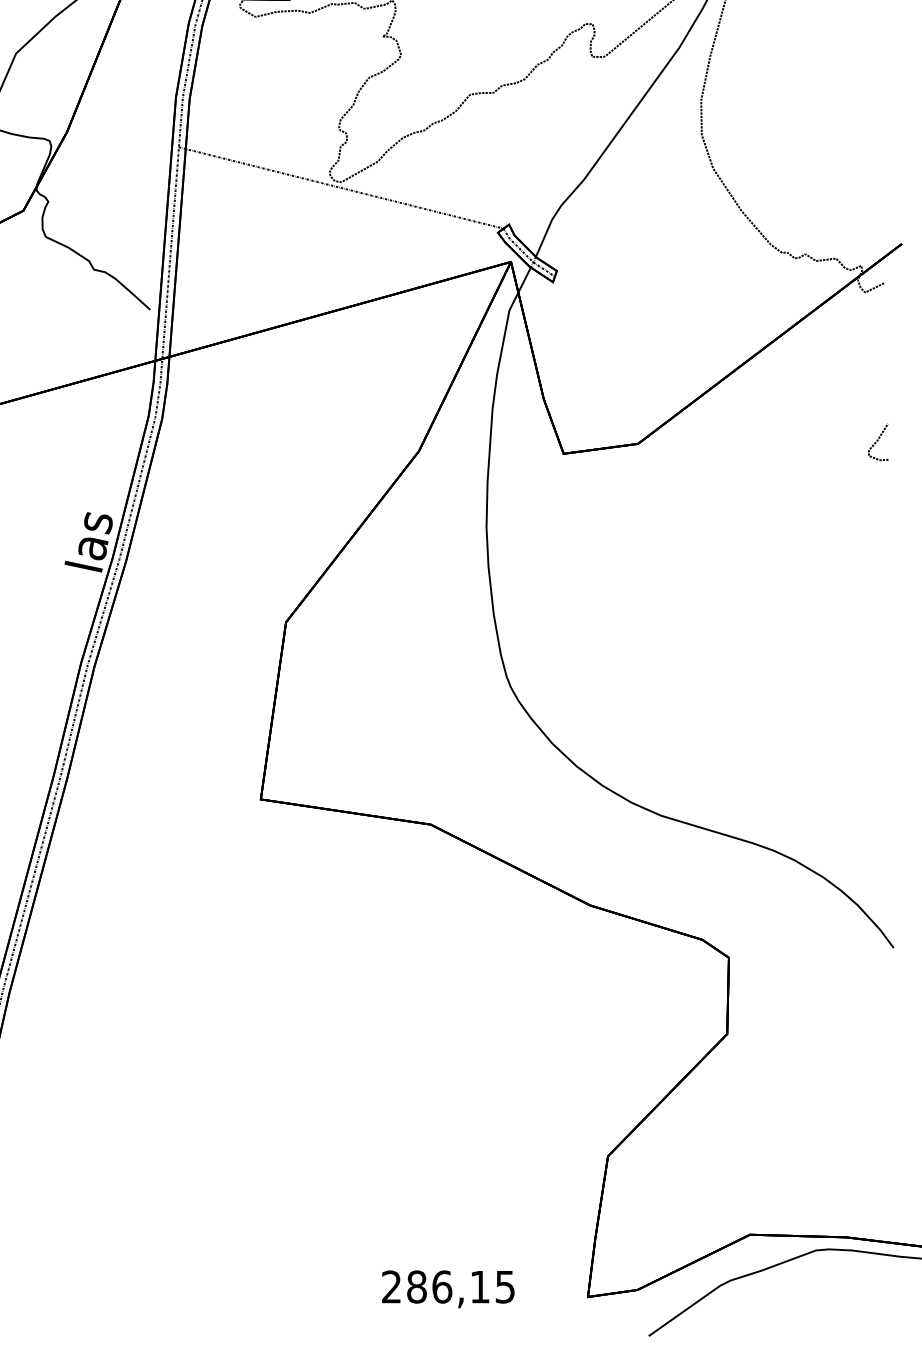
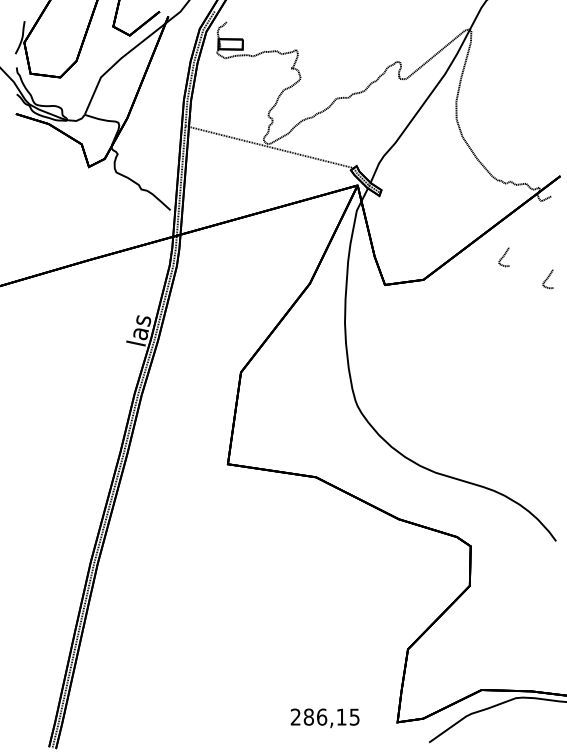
curve: (792, 400) -> (503, 257), added

